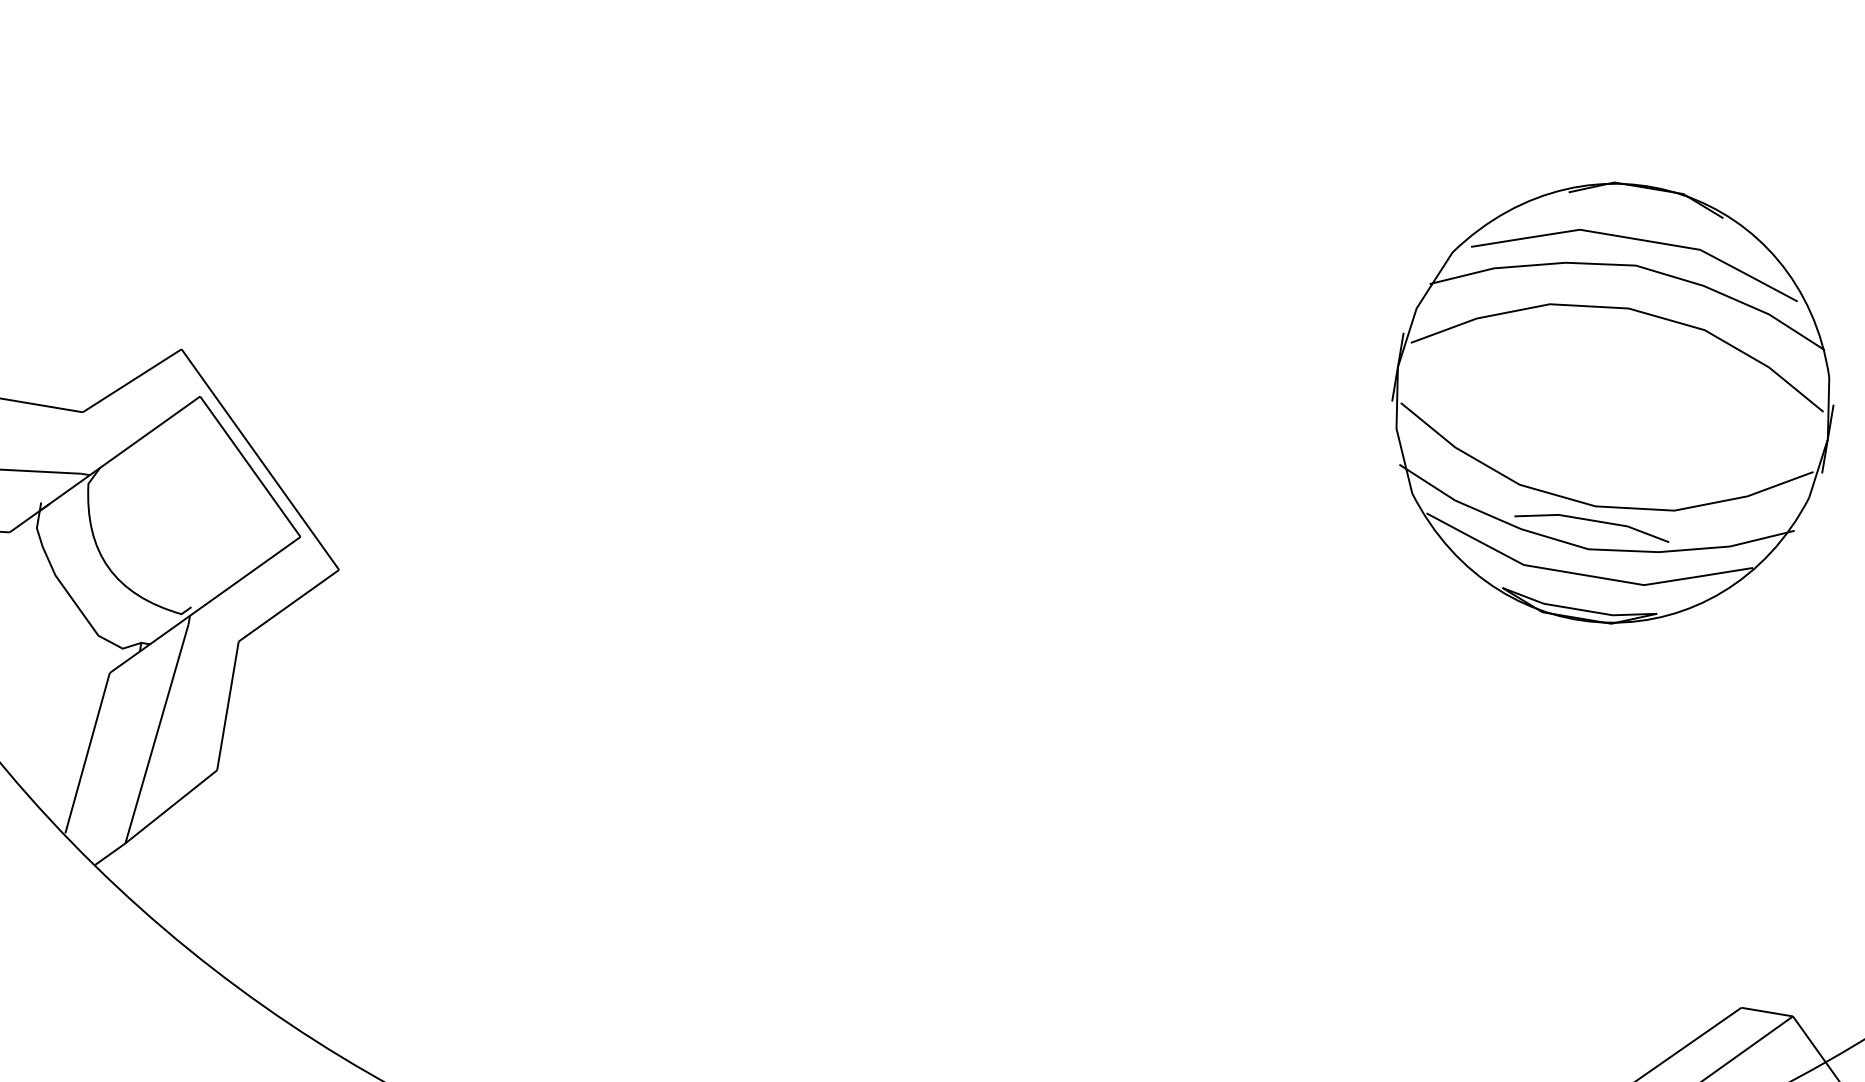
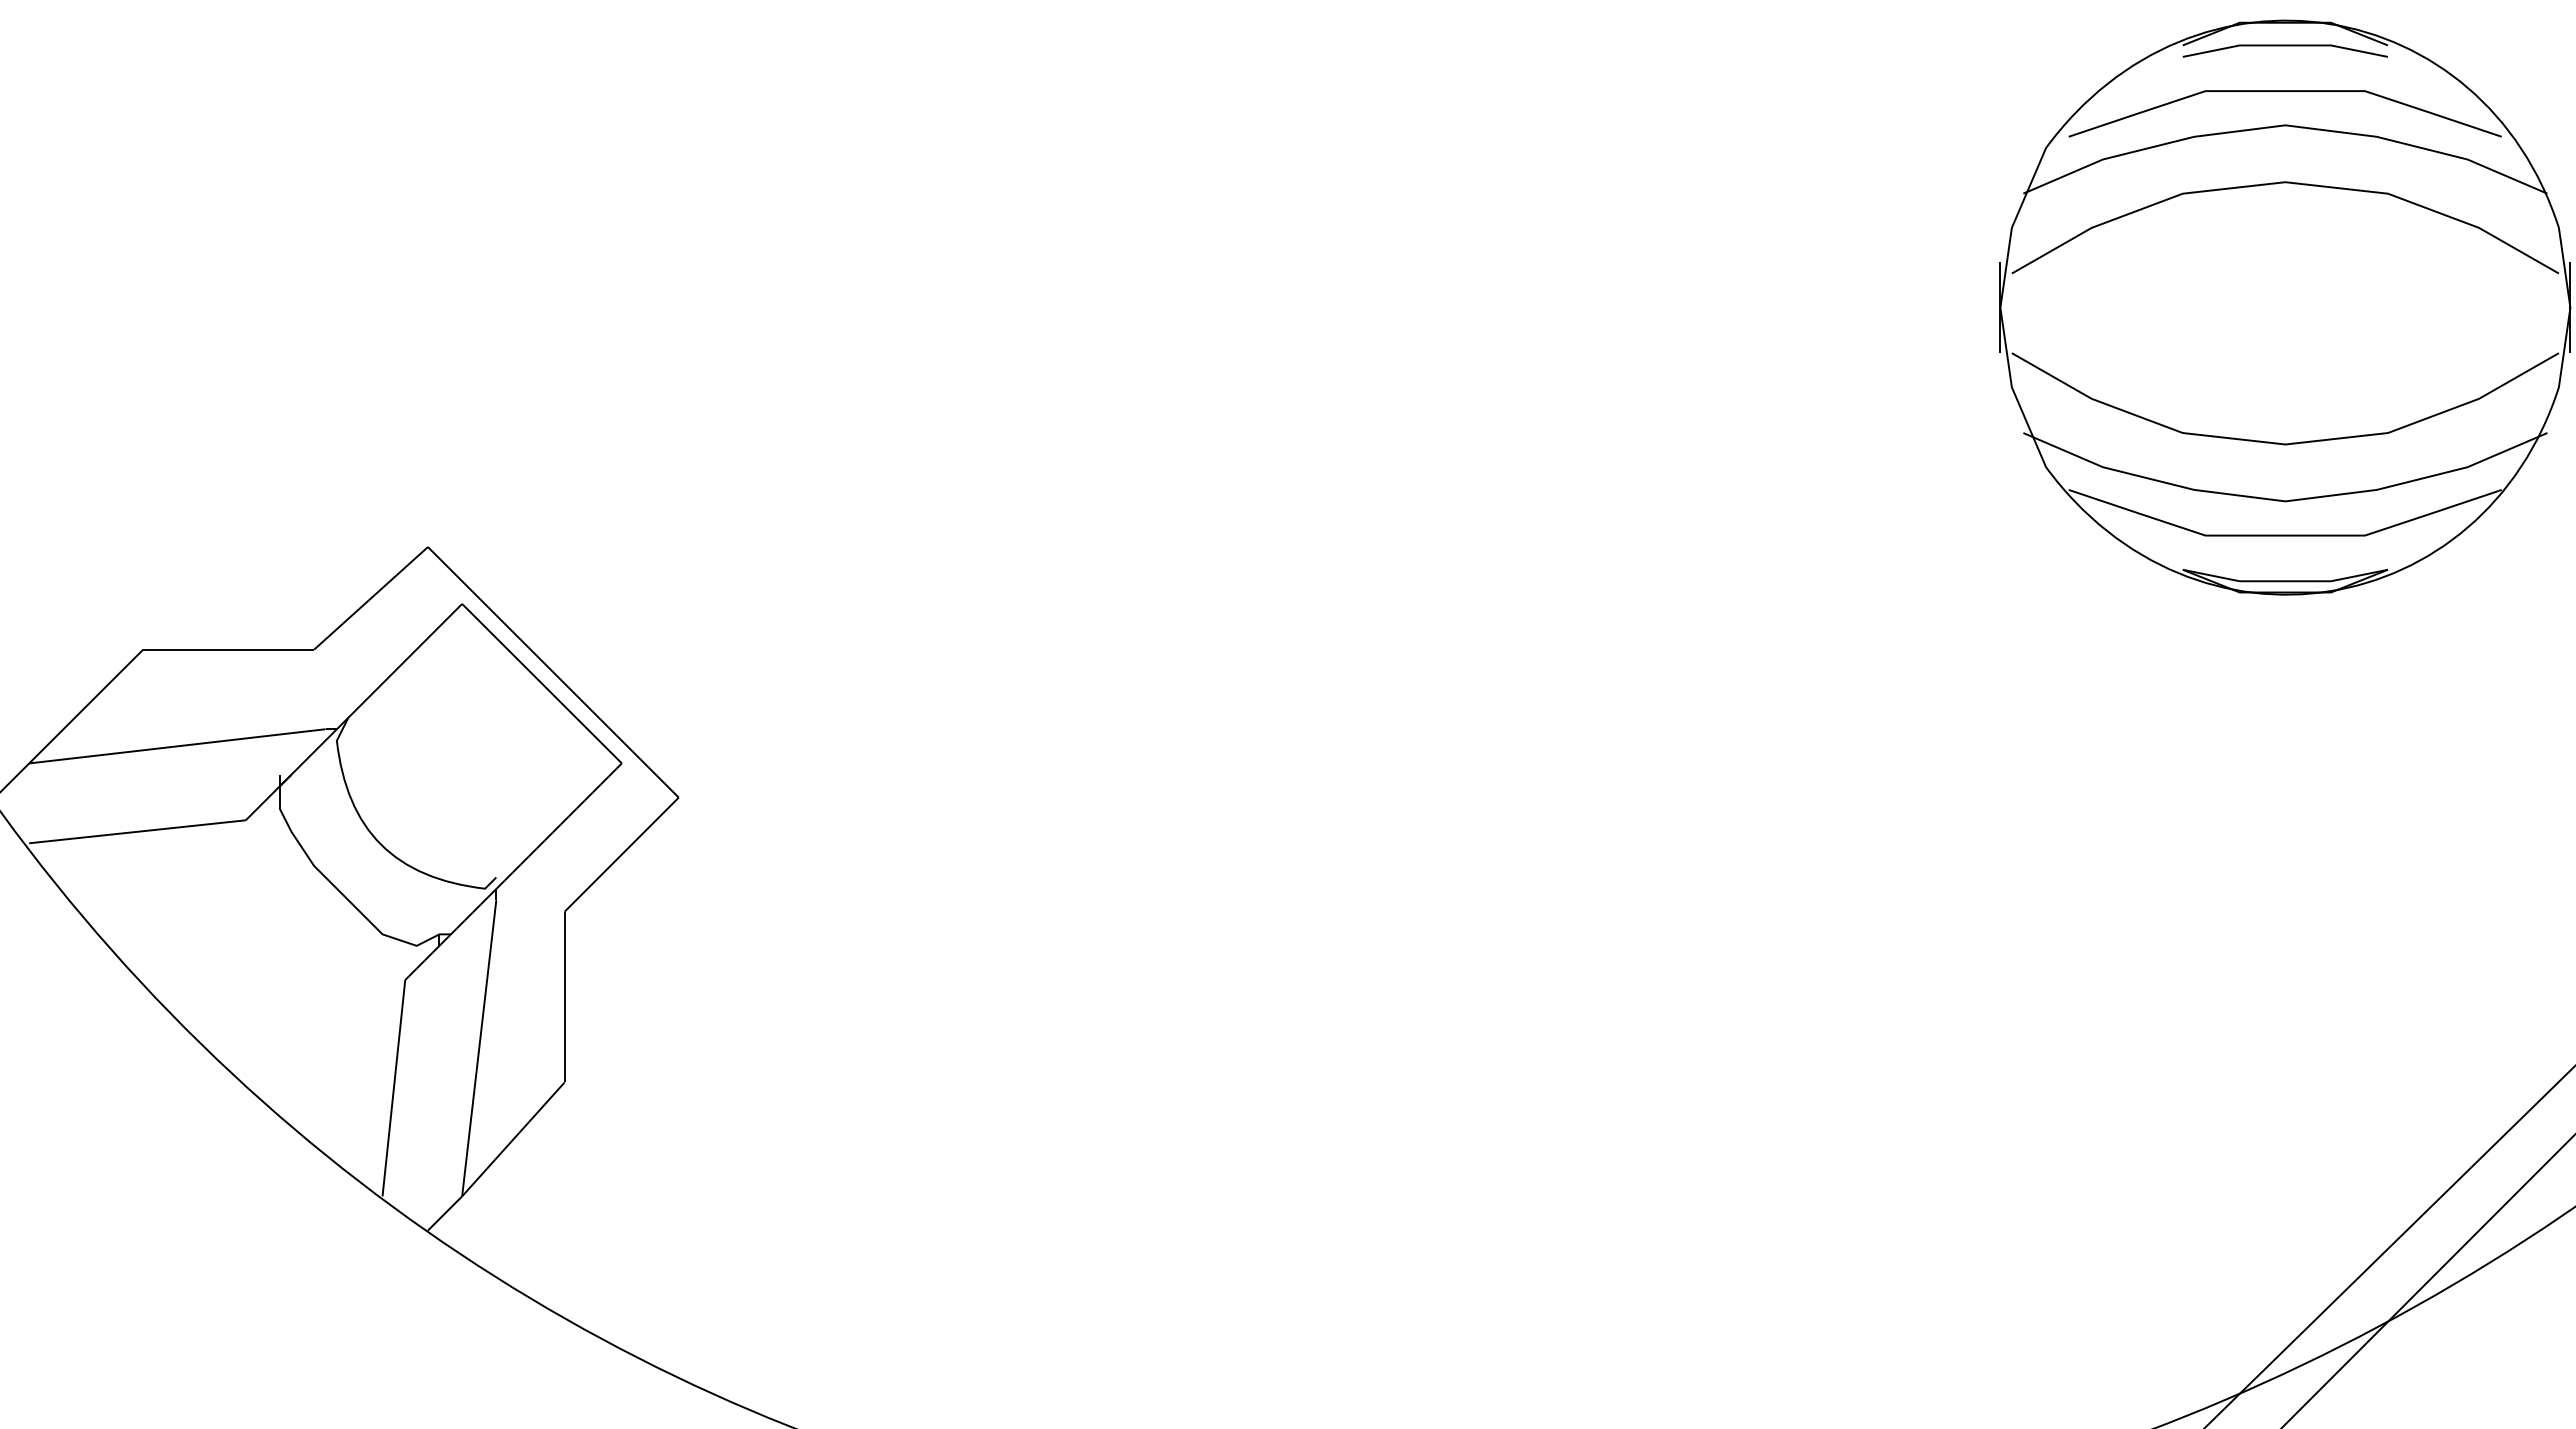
curve: (1592, 521) -> (2284, 46), moved

